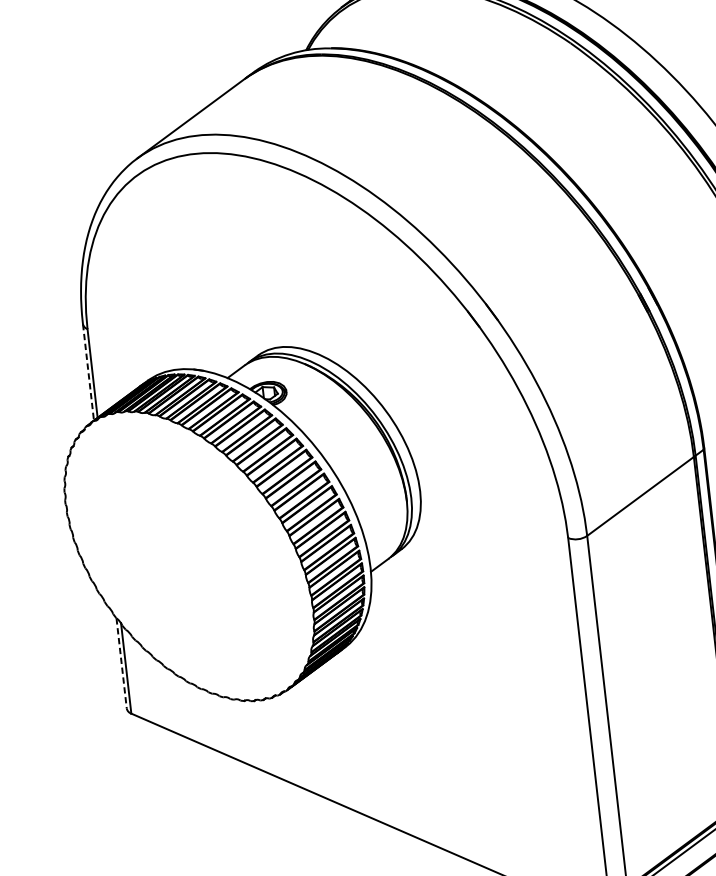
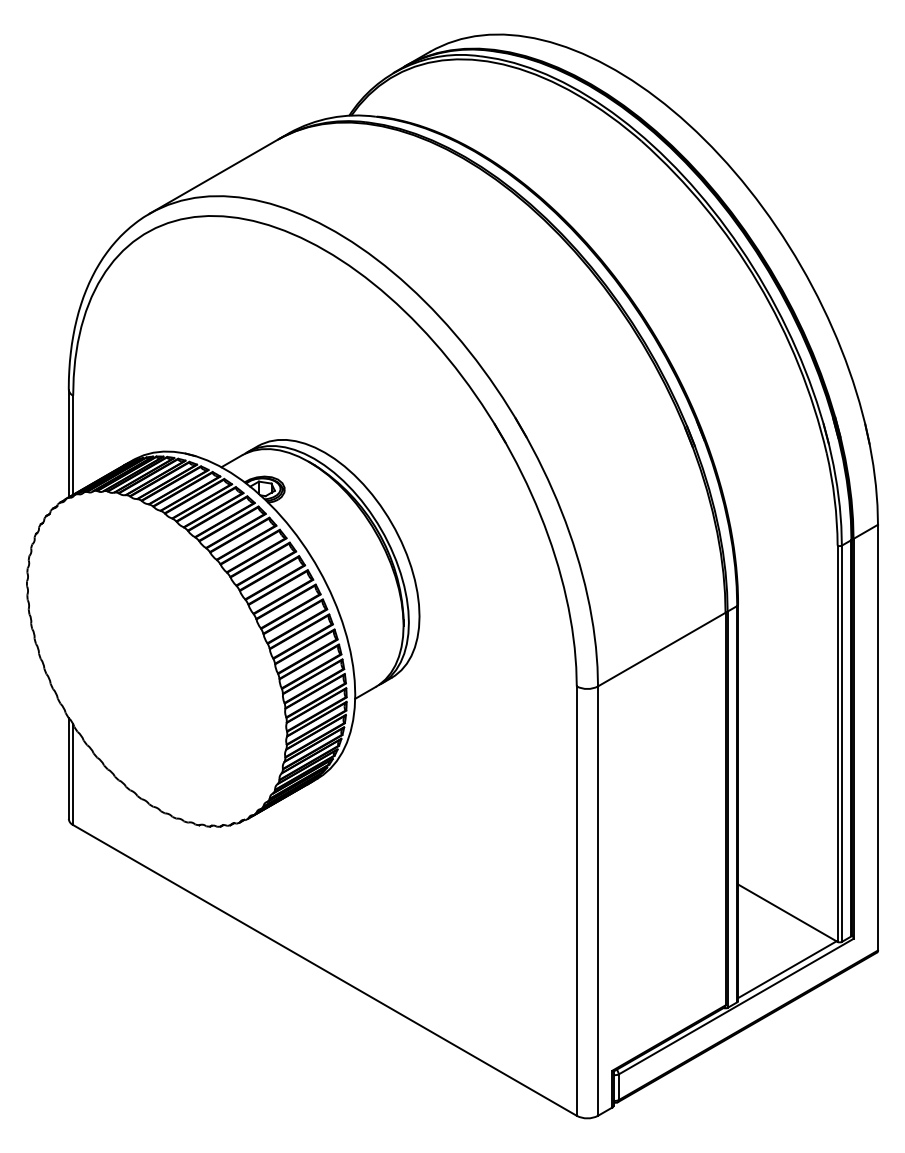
line: (88, 372) -> (68, 443), dashed -> solid
line: (121, 664) -> (68, 769), dashed -> solid

